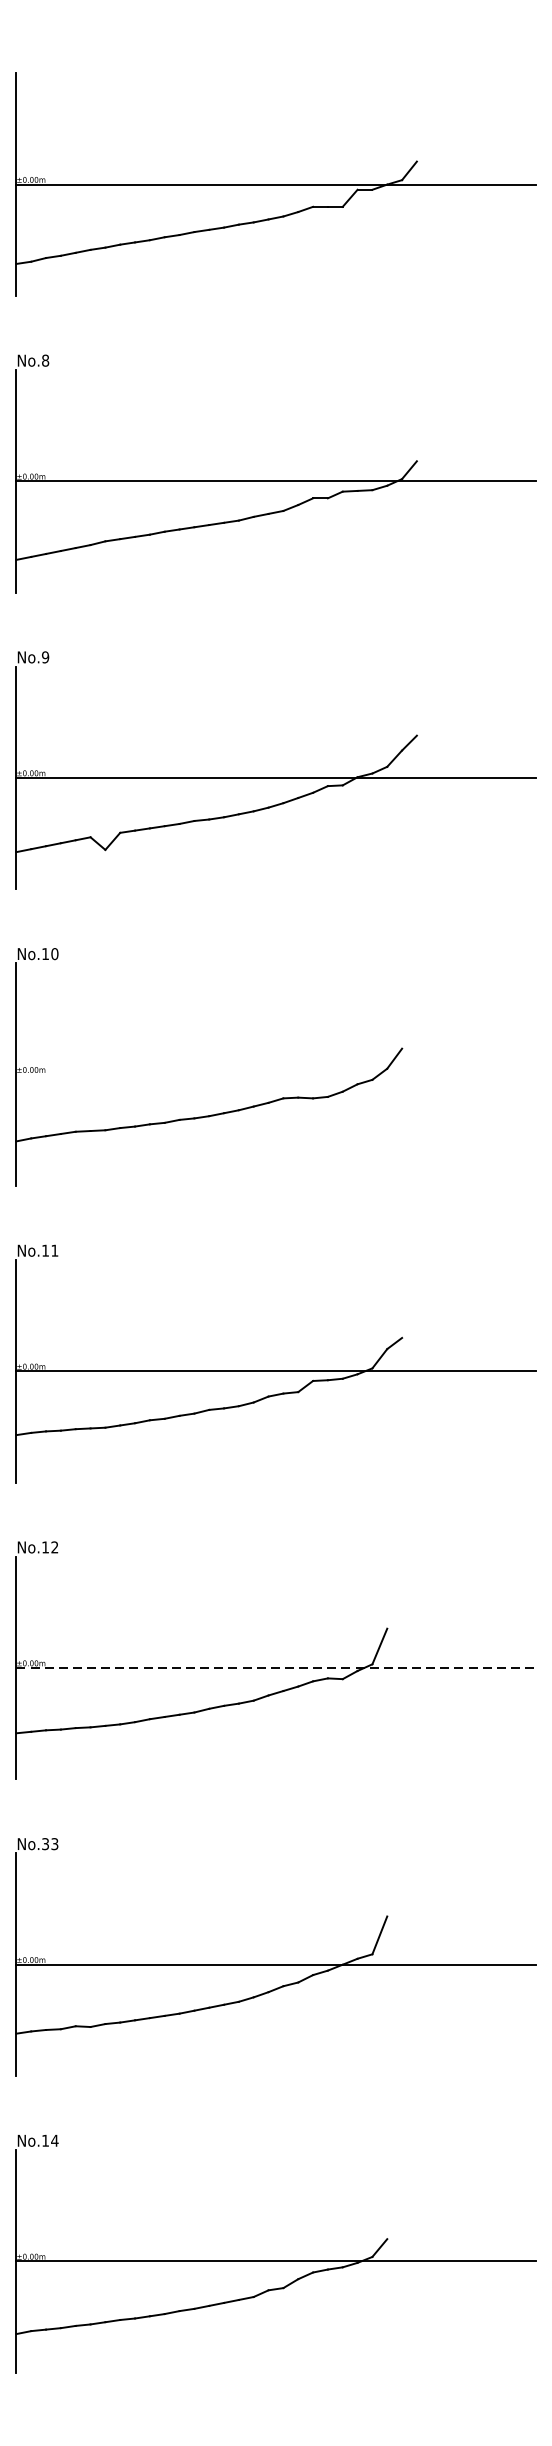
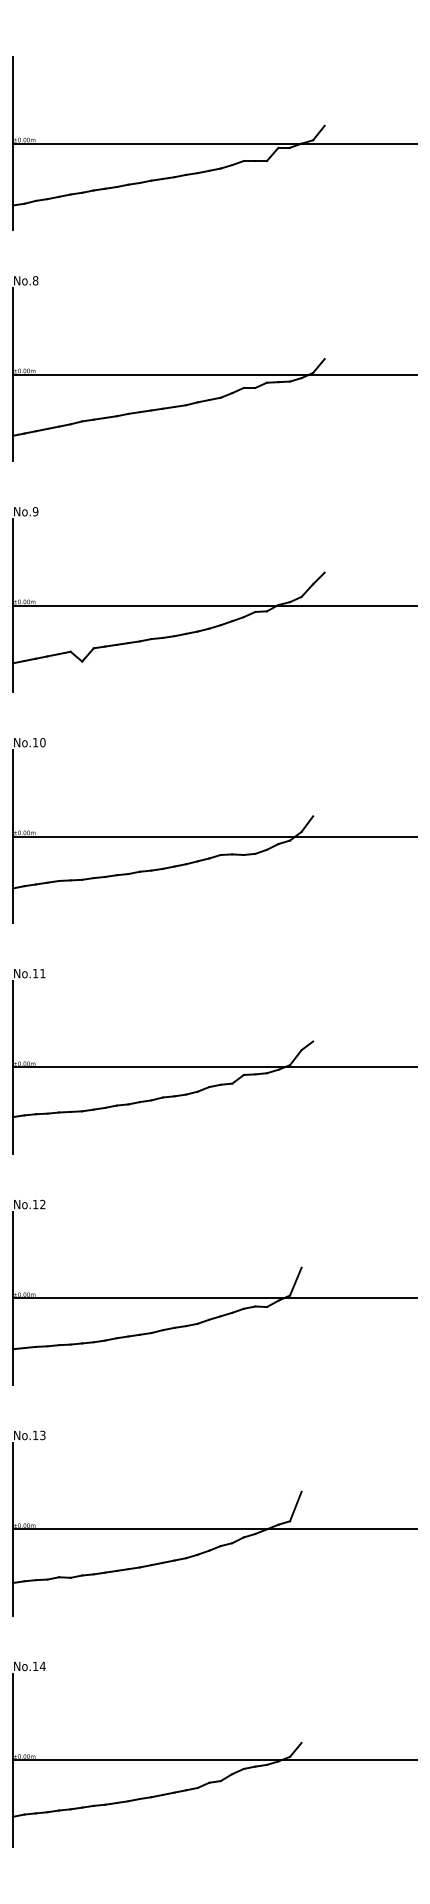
line: (275, 1074) -> (214, 836), added
line: (276, 1668) -> (215, 1298), dashed -> solid
text: (45, 1844) -> (35, 1435), No.33 -> No.13

